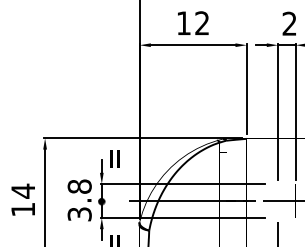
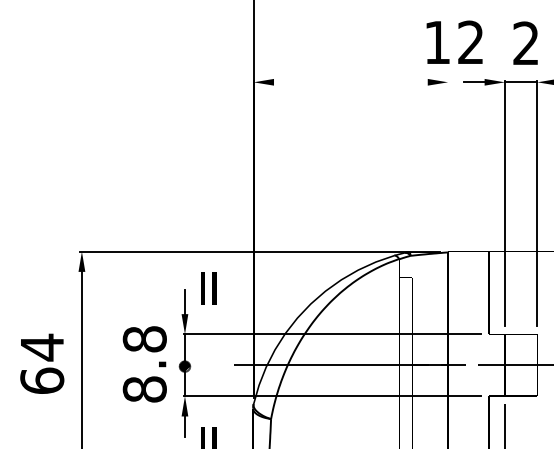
text: (193, 22) -> (455, 41), moved
line: (192, 45) -> (349, 82), removed
line: (246, 89) -> (447, 162), removed
text: (23, 209) -> (42, 380), 14 -> 64
text: (79, 214) -> (144, 389), 3.8 -> 8.8

